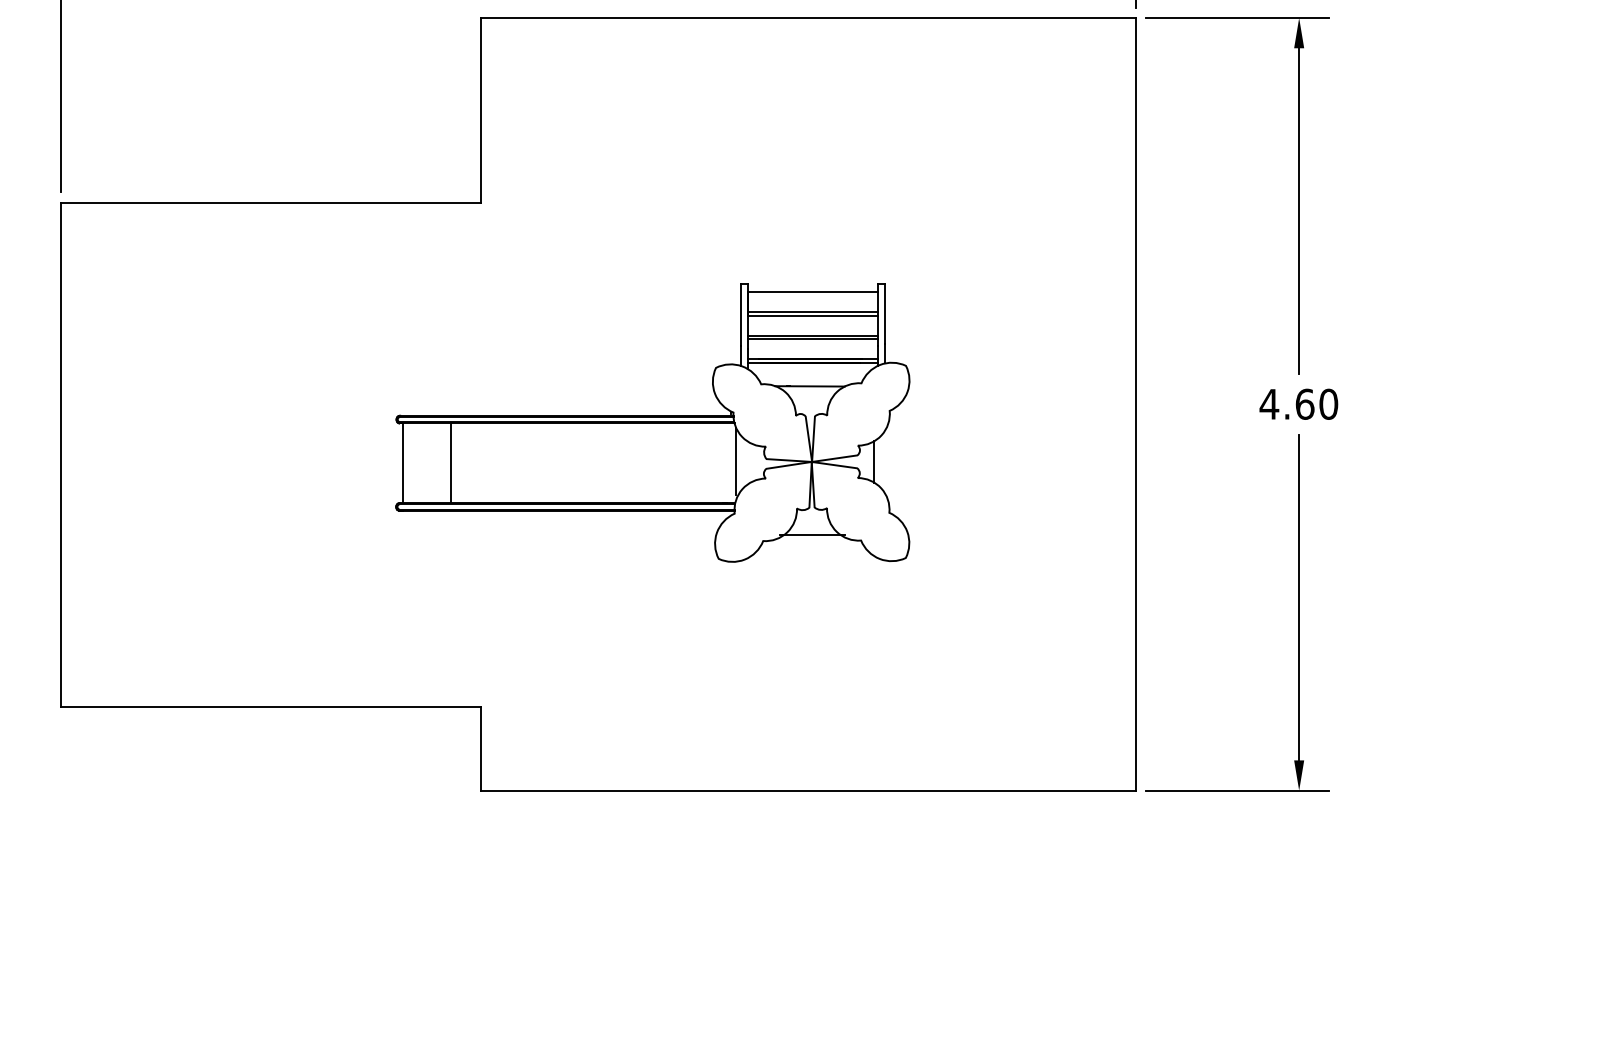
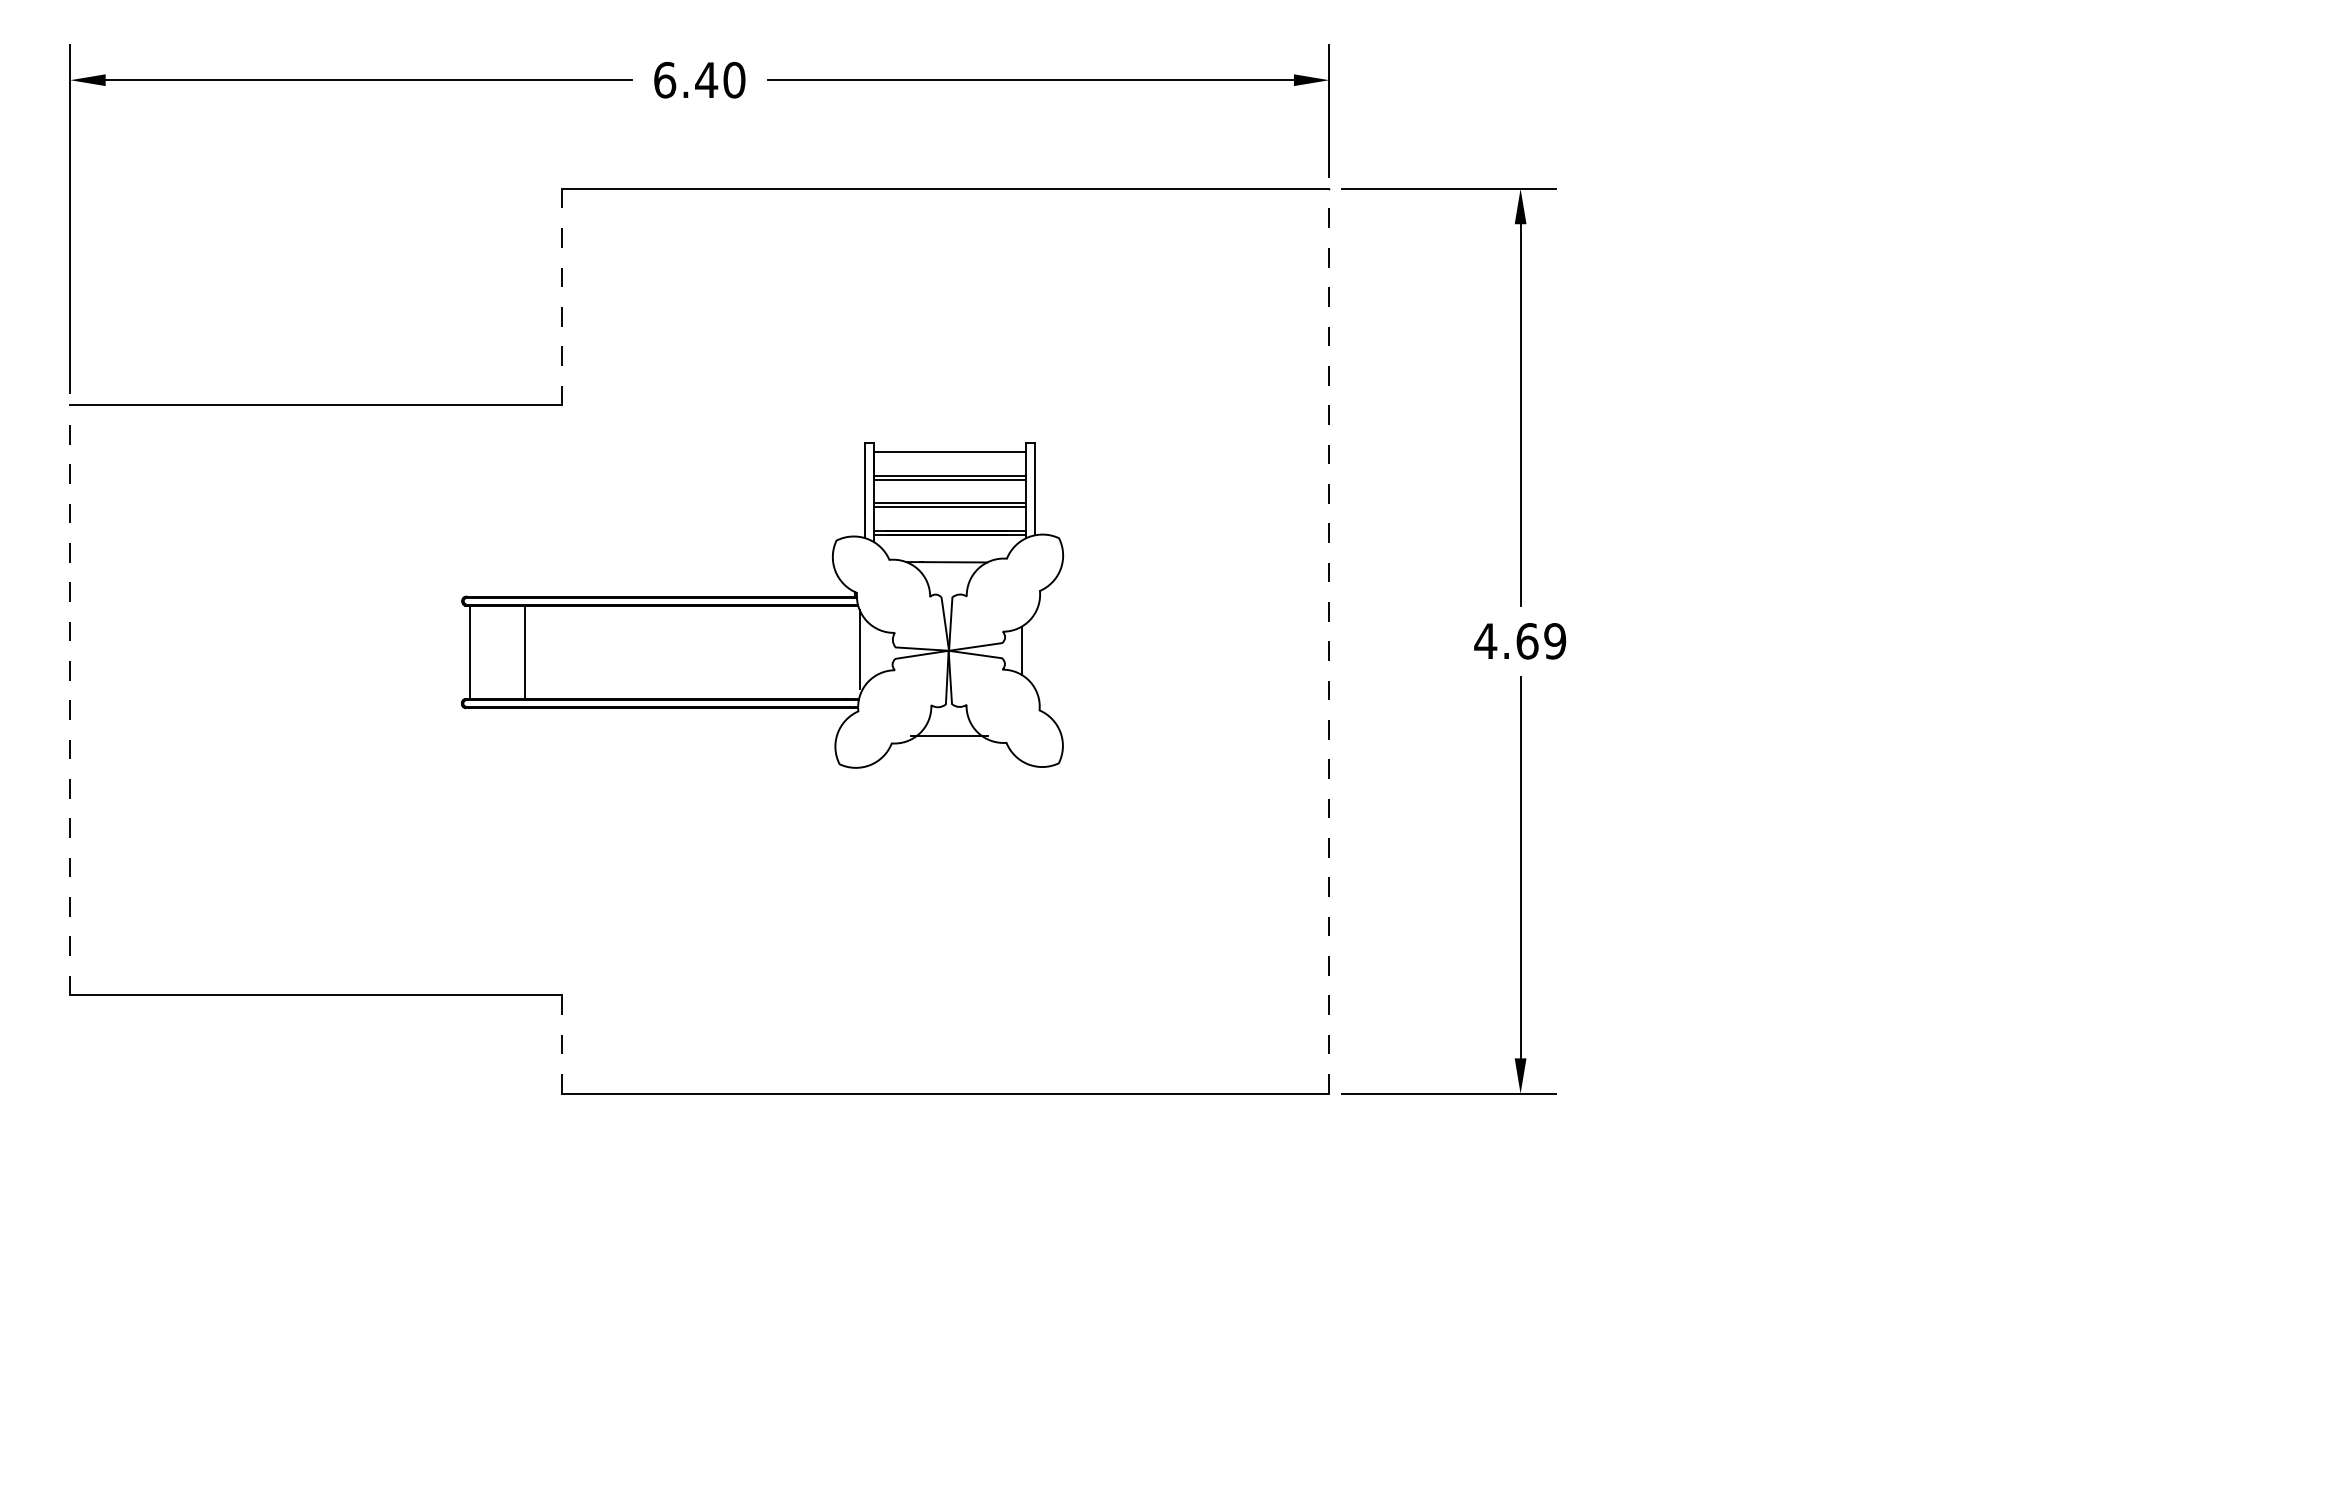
line: (481, 110) -> (562, 297), solid -> dashed
line: (1136, 403) -> (1329, 640), solid -> dashed
text: (1328, 404) -> (1555, 641), 4.60 -> 4.69
part: (652, 423) -> (762, 605), moved
line: (61, 454) -> (70, 699), solid -> dashed
line: (481, 749) -> (562, 1045), solid -> dashed

